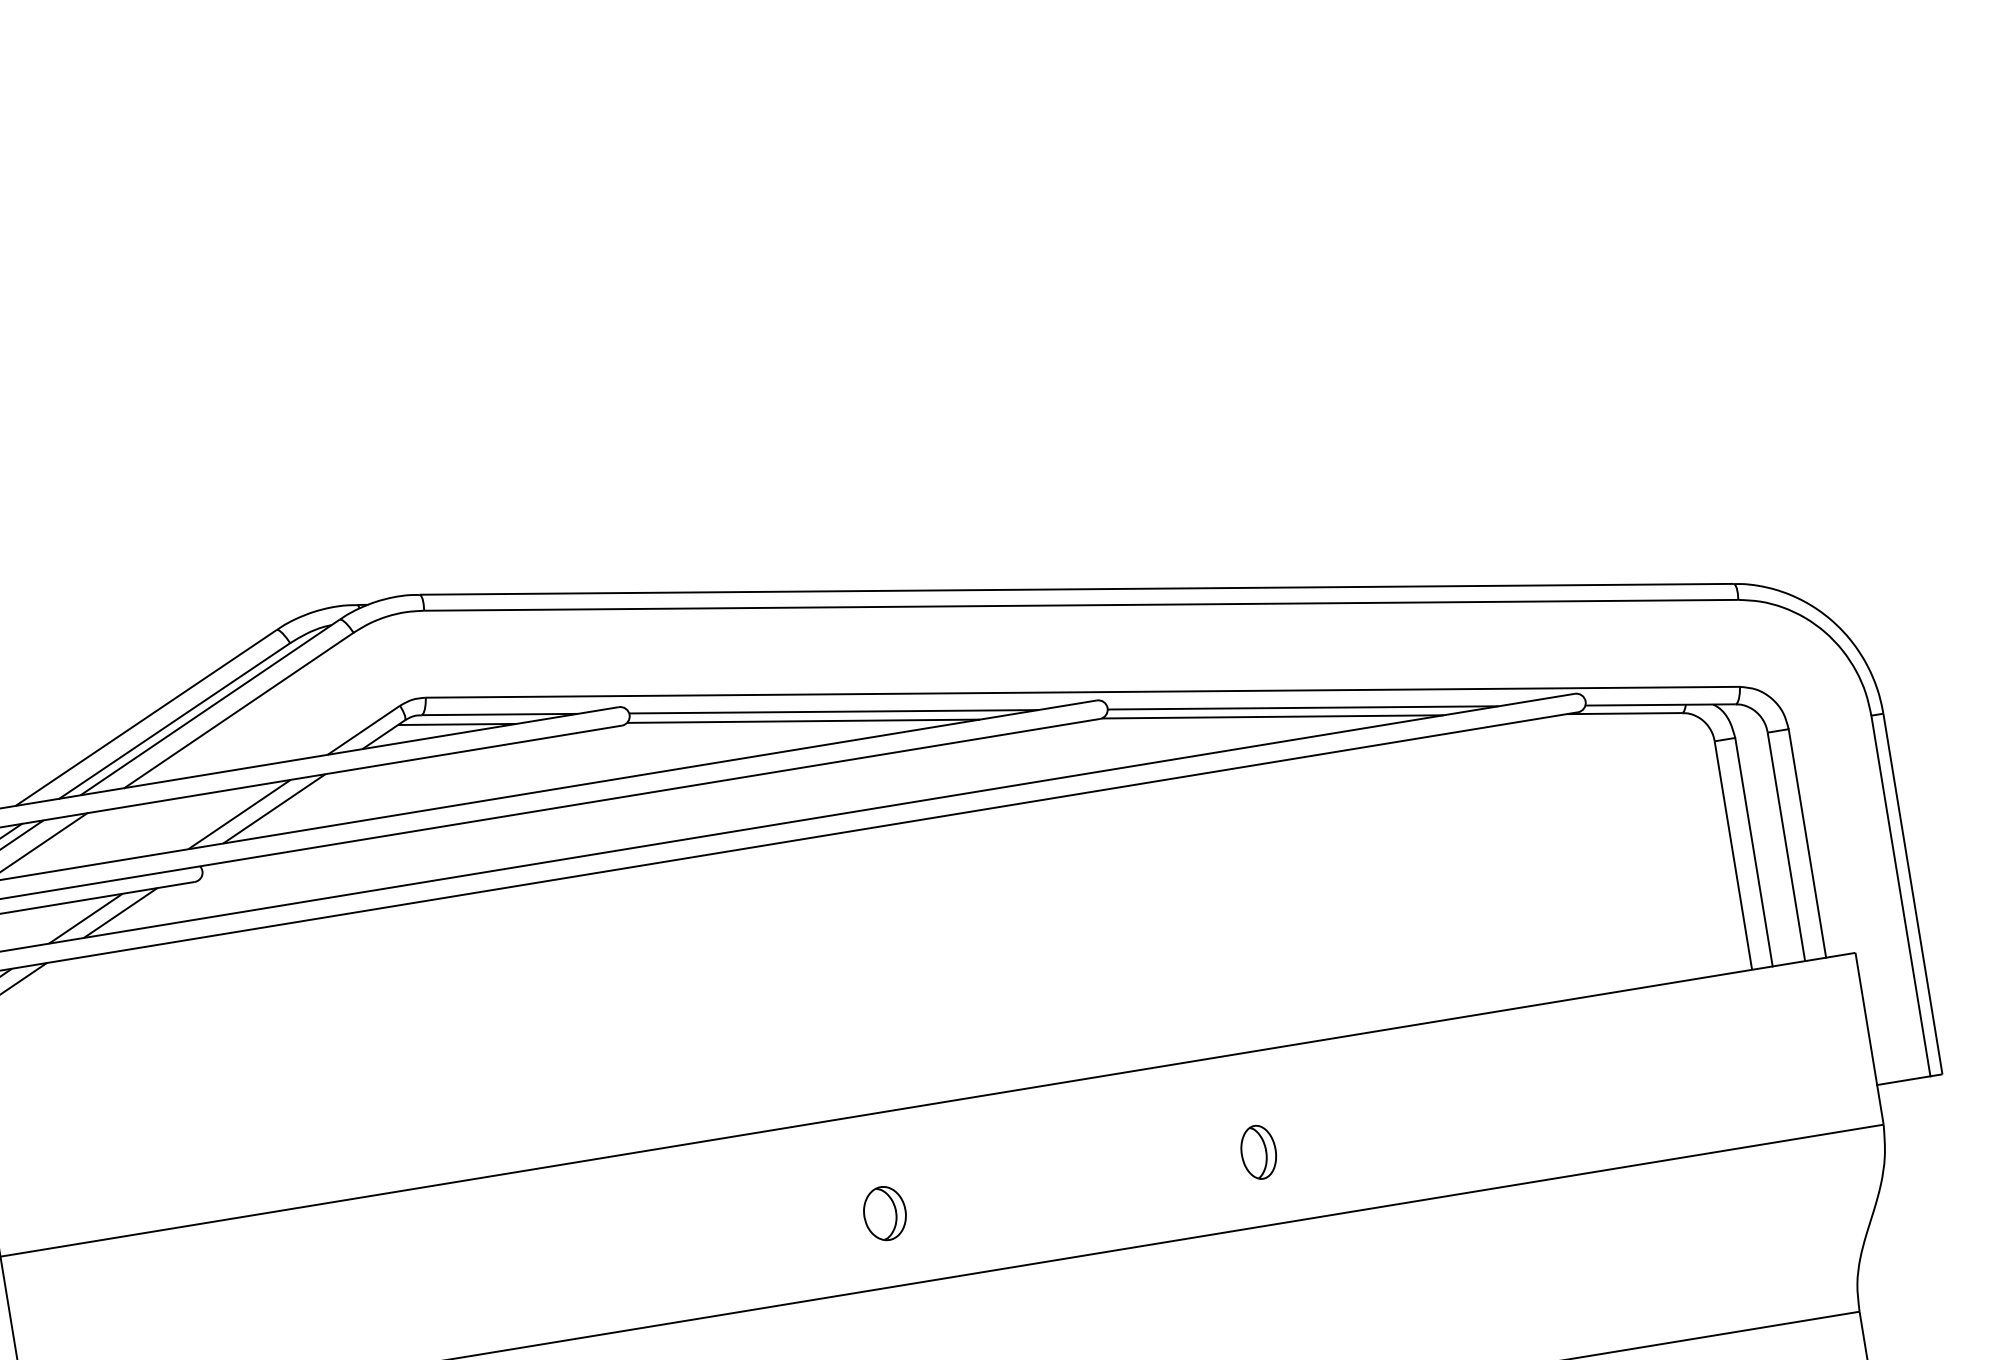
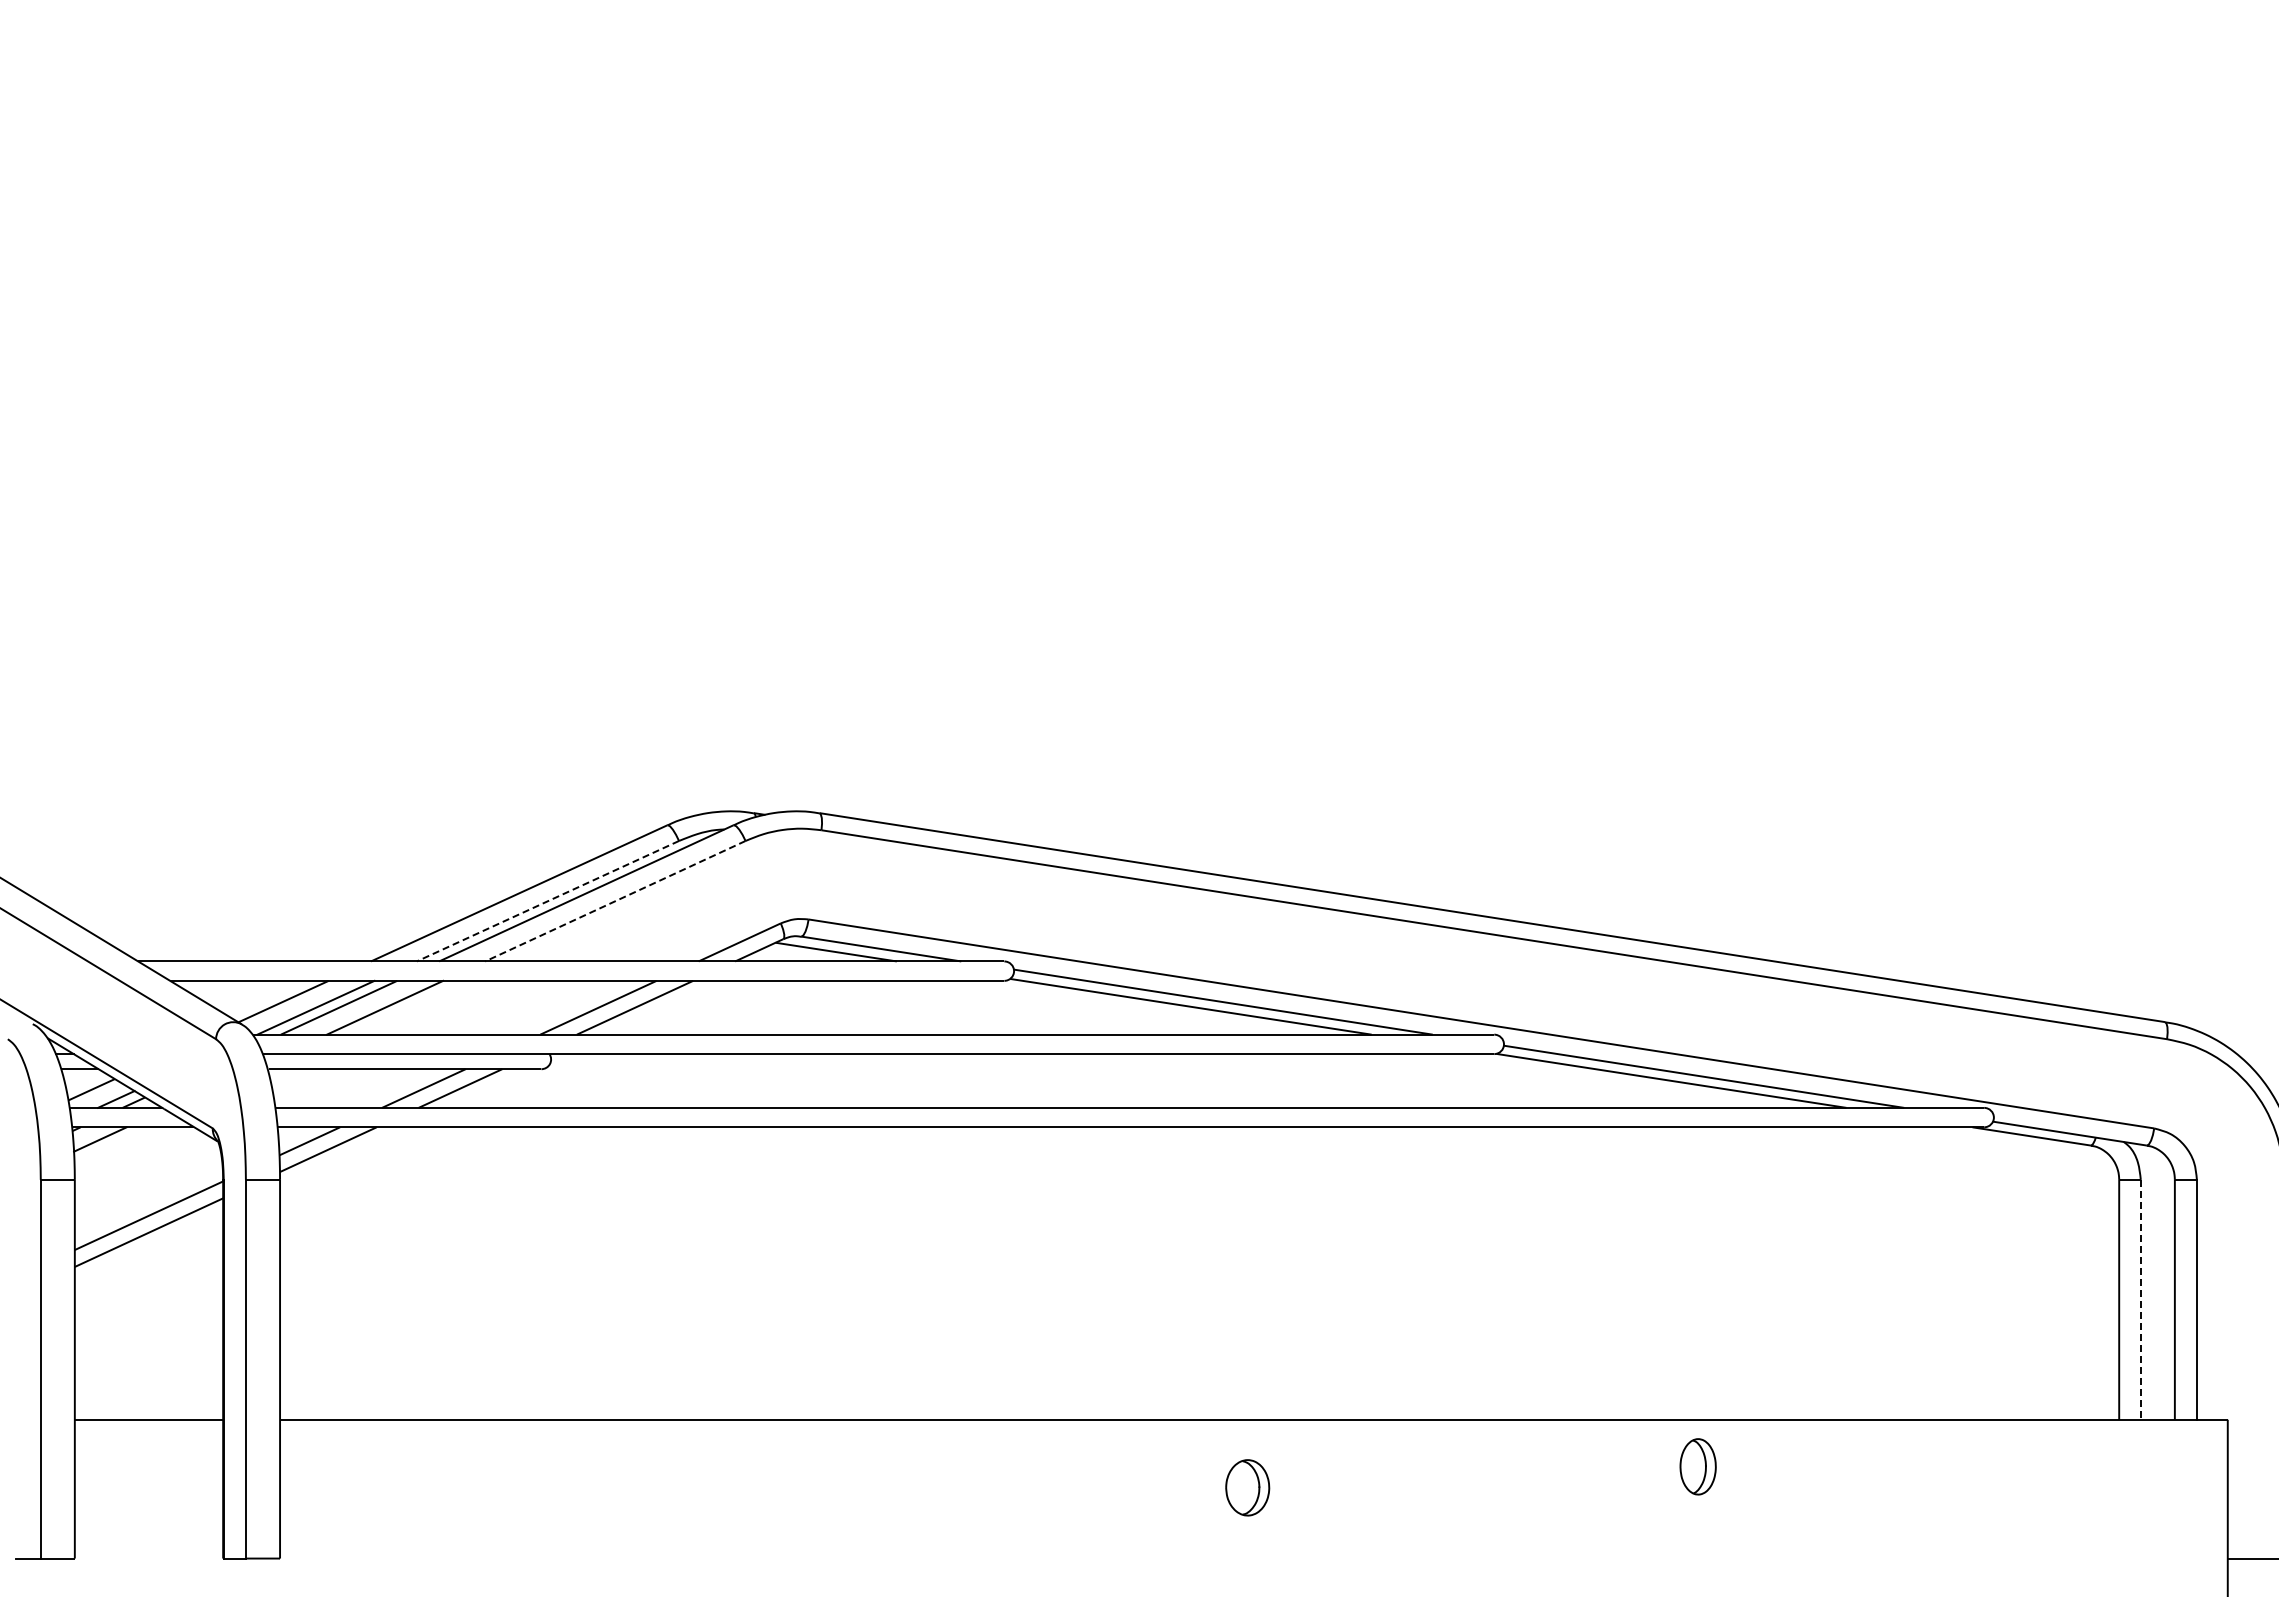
line: (238, 710) -> (614, 901), solid -> dashed
line: (174, 721) -> (547, 901), solid -> dashed
line: (1753, 851) -> (2140, 1299), solid -> dashed
part: (1258, 1152) -> (1697, 1466), moved
part: (884, 1213) -> (1247, 1487), moved

